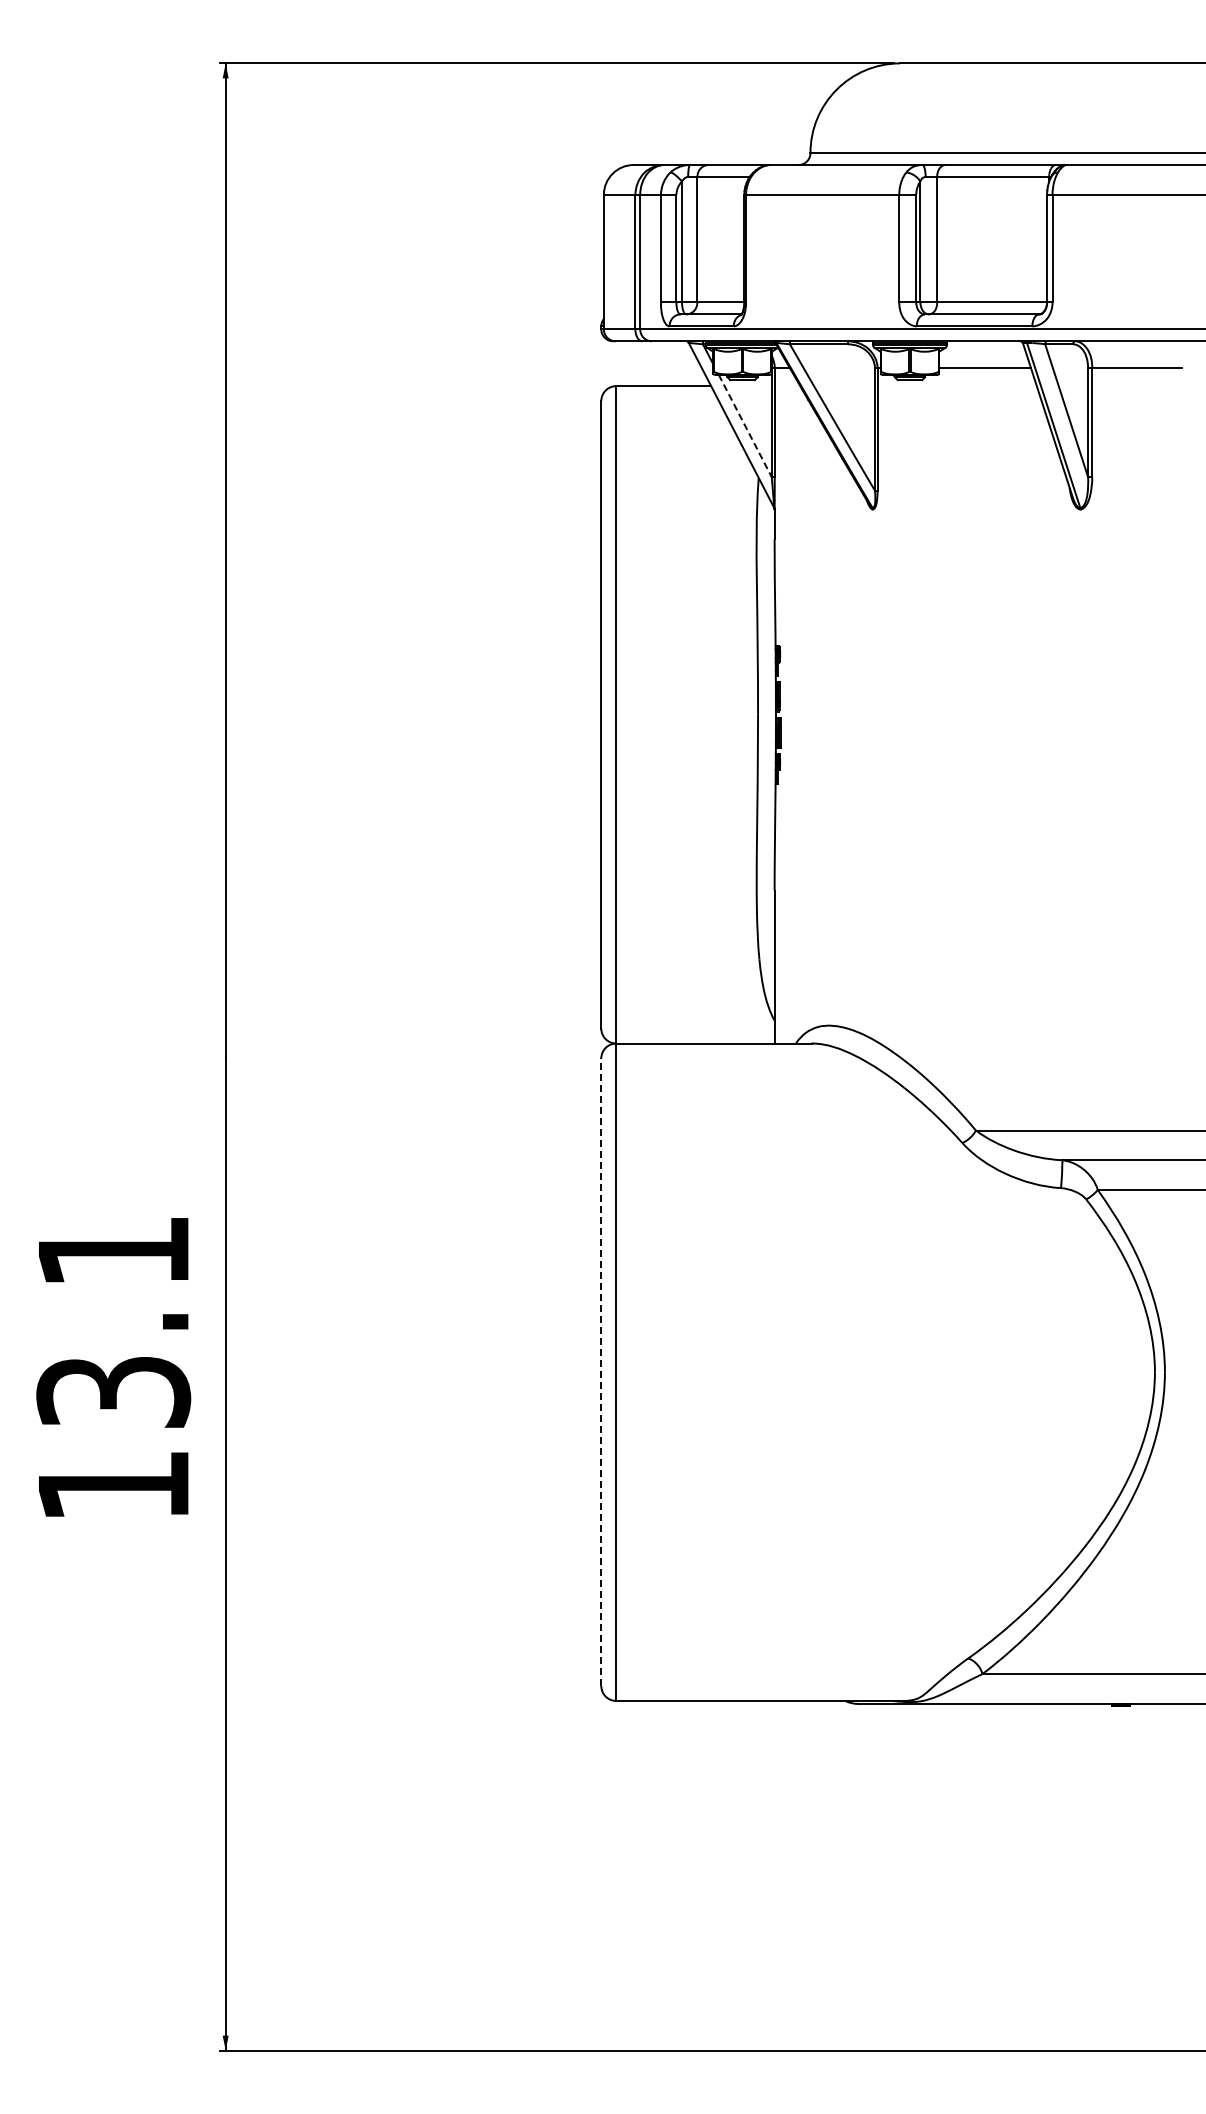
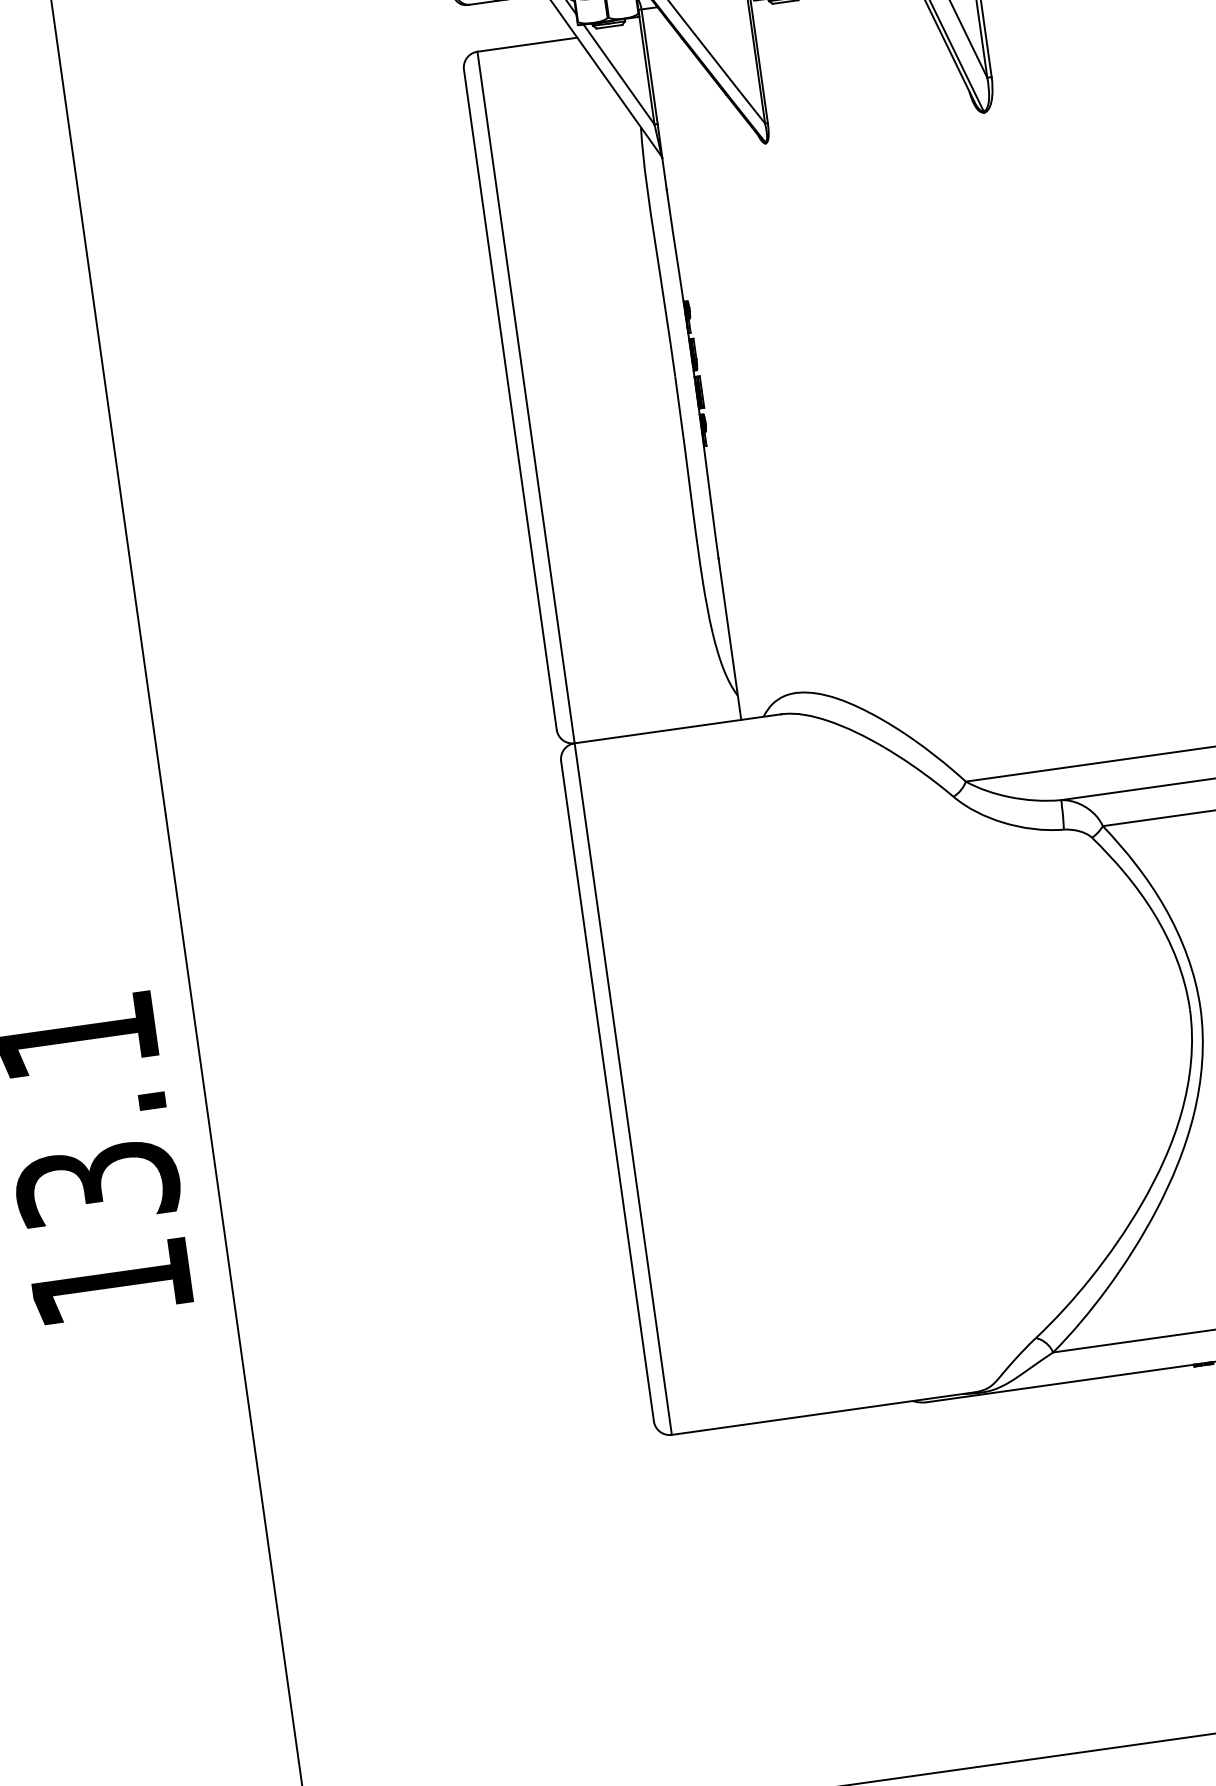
line: (745, 425) -> (619, 74), dashed -> solid
line: (601, 1372) -> (607, 1091), dashed -> solid

